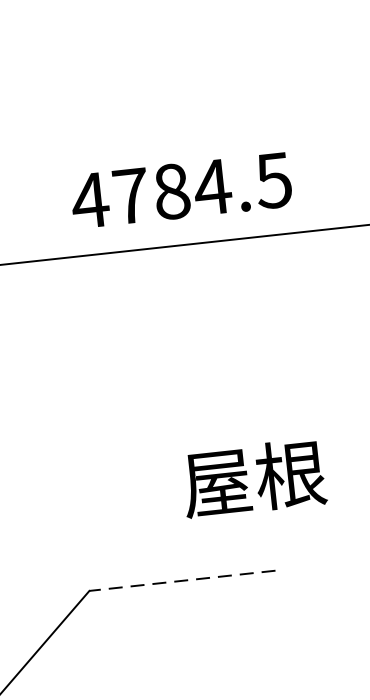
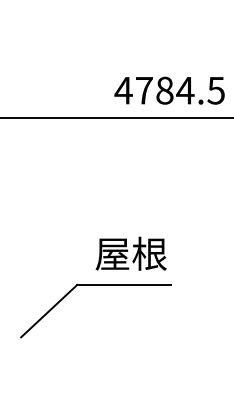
text: (181, 190) -> (169, 90), moved
text: (252, 477) -> (130, 253), moved
line: (183, 579) -> (124, 284), dashed -> solid

